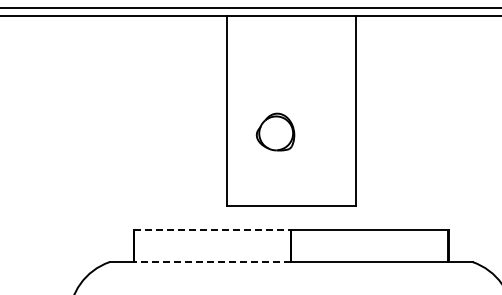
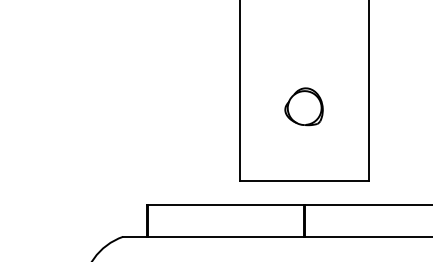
part: (275, 131) -> (304, 106), moved
line: (213, 229) -> (227, 204), dashed -> solid
line: (212, 262) -> (226, 237), dashed -> solid

